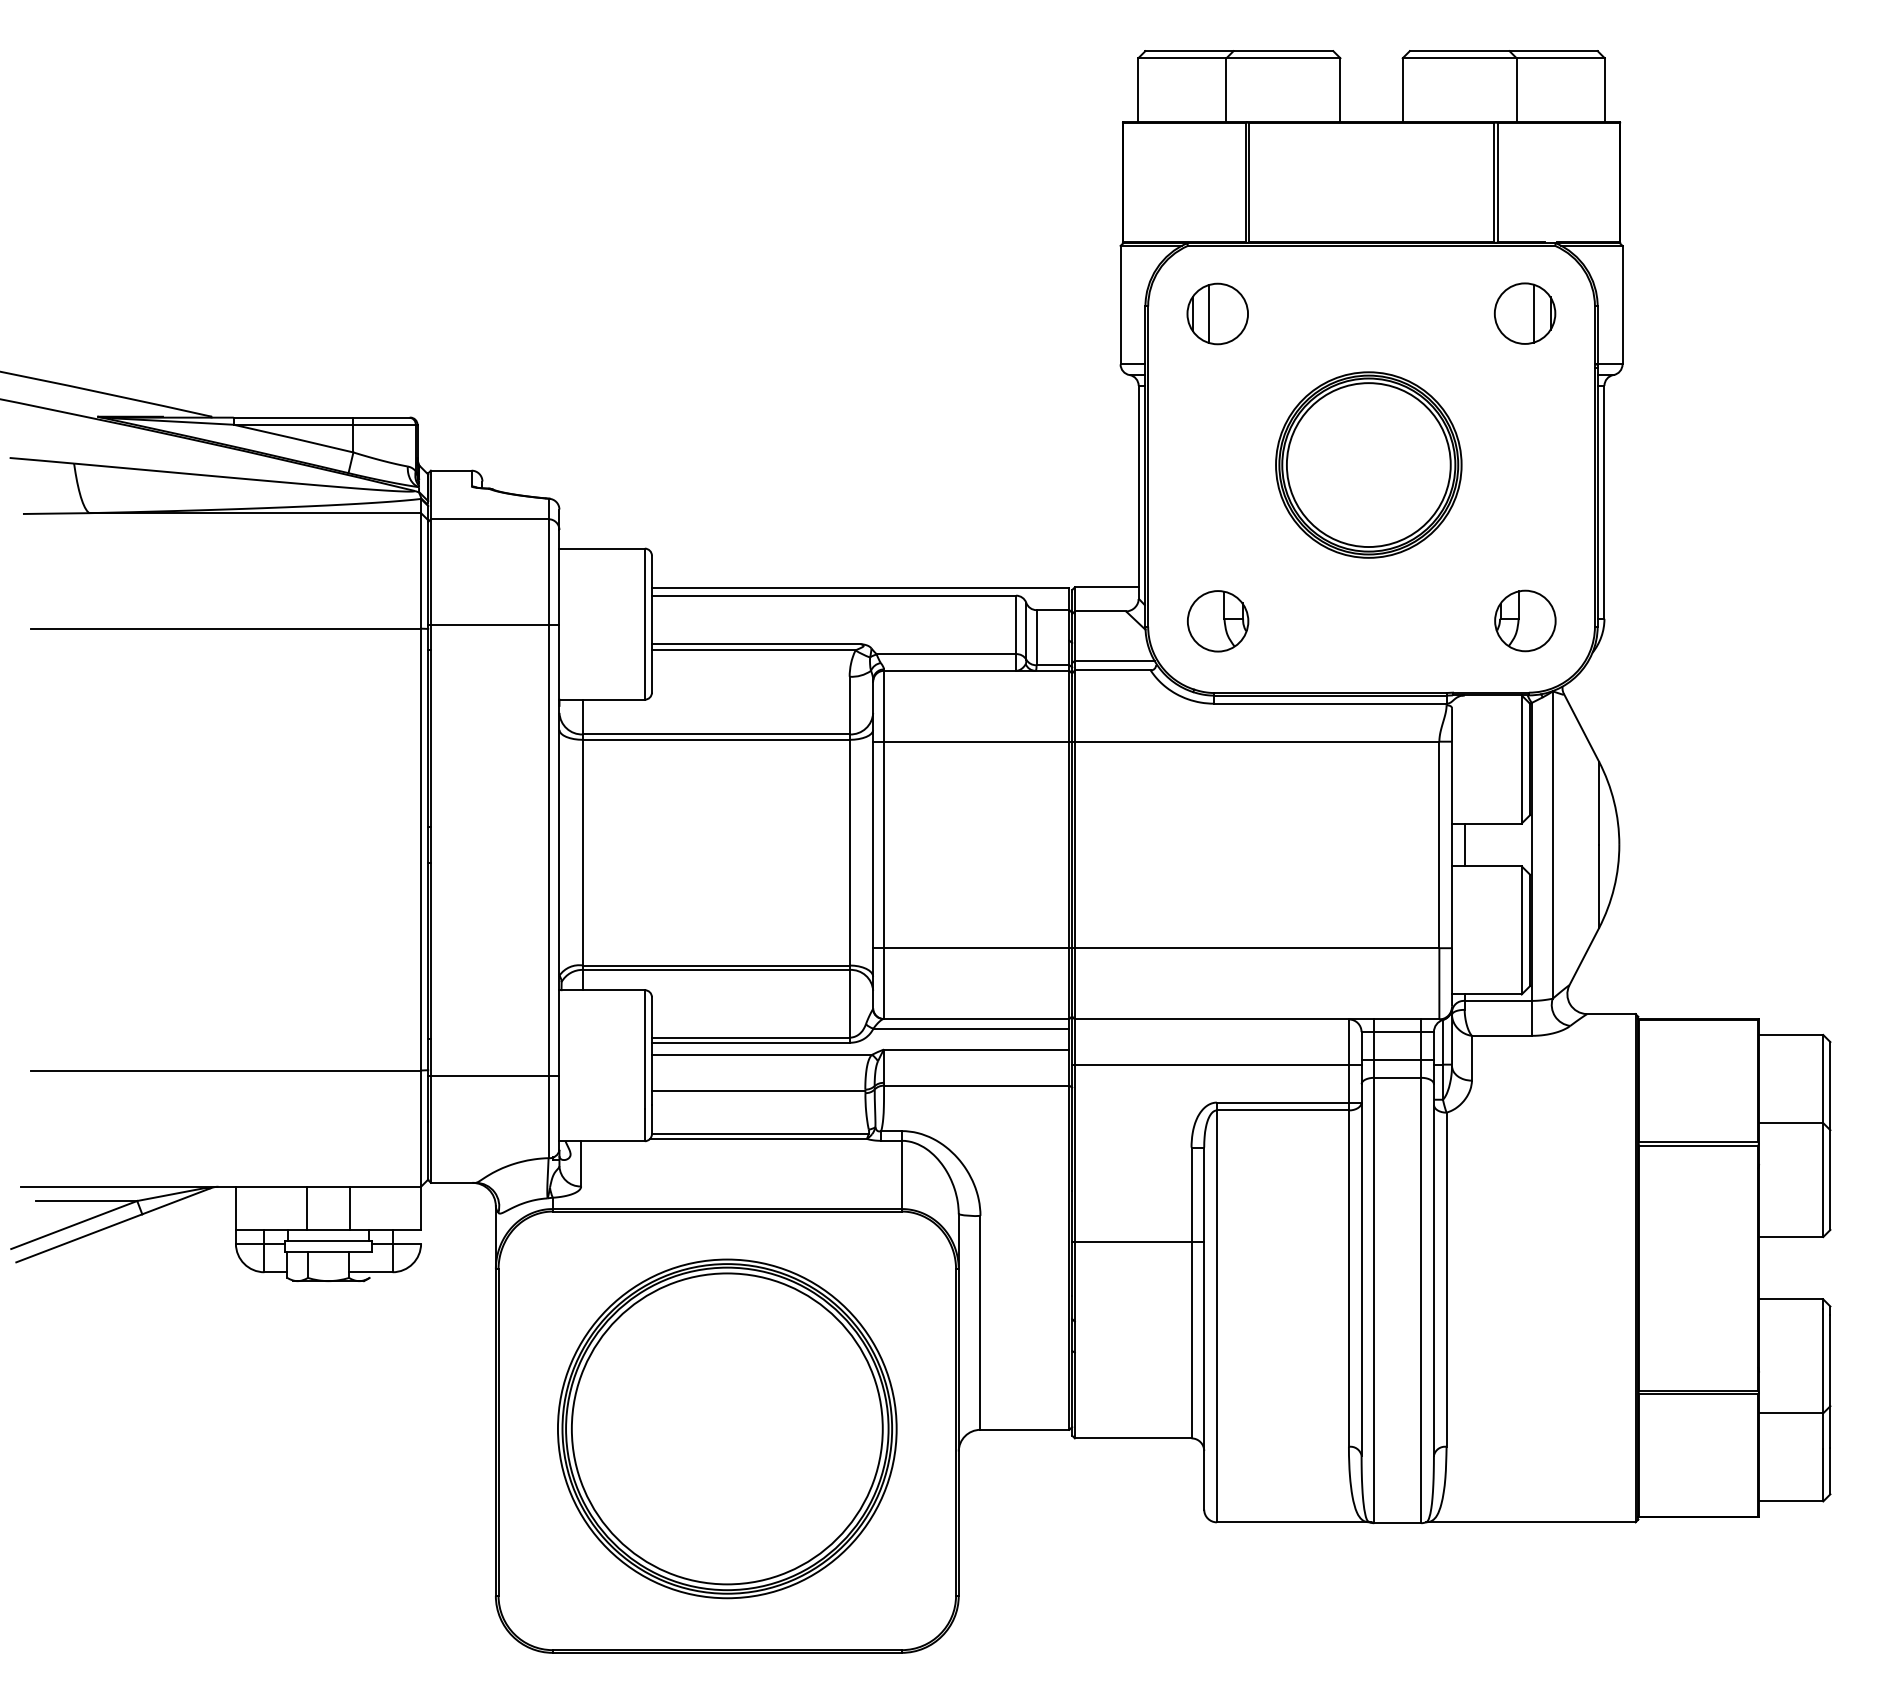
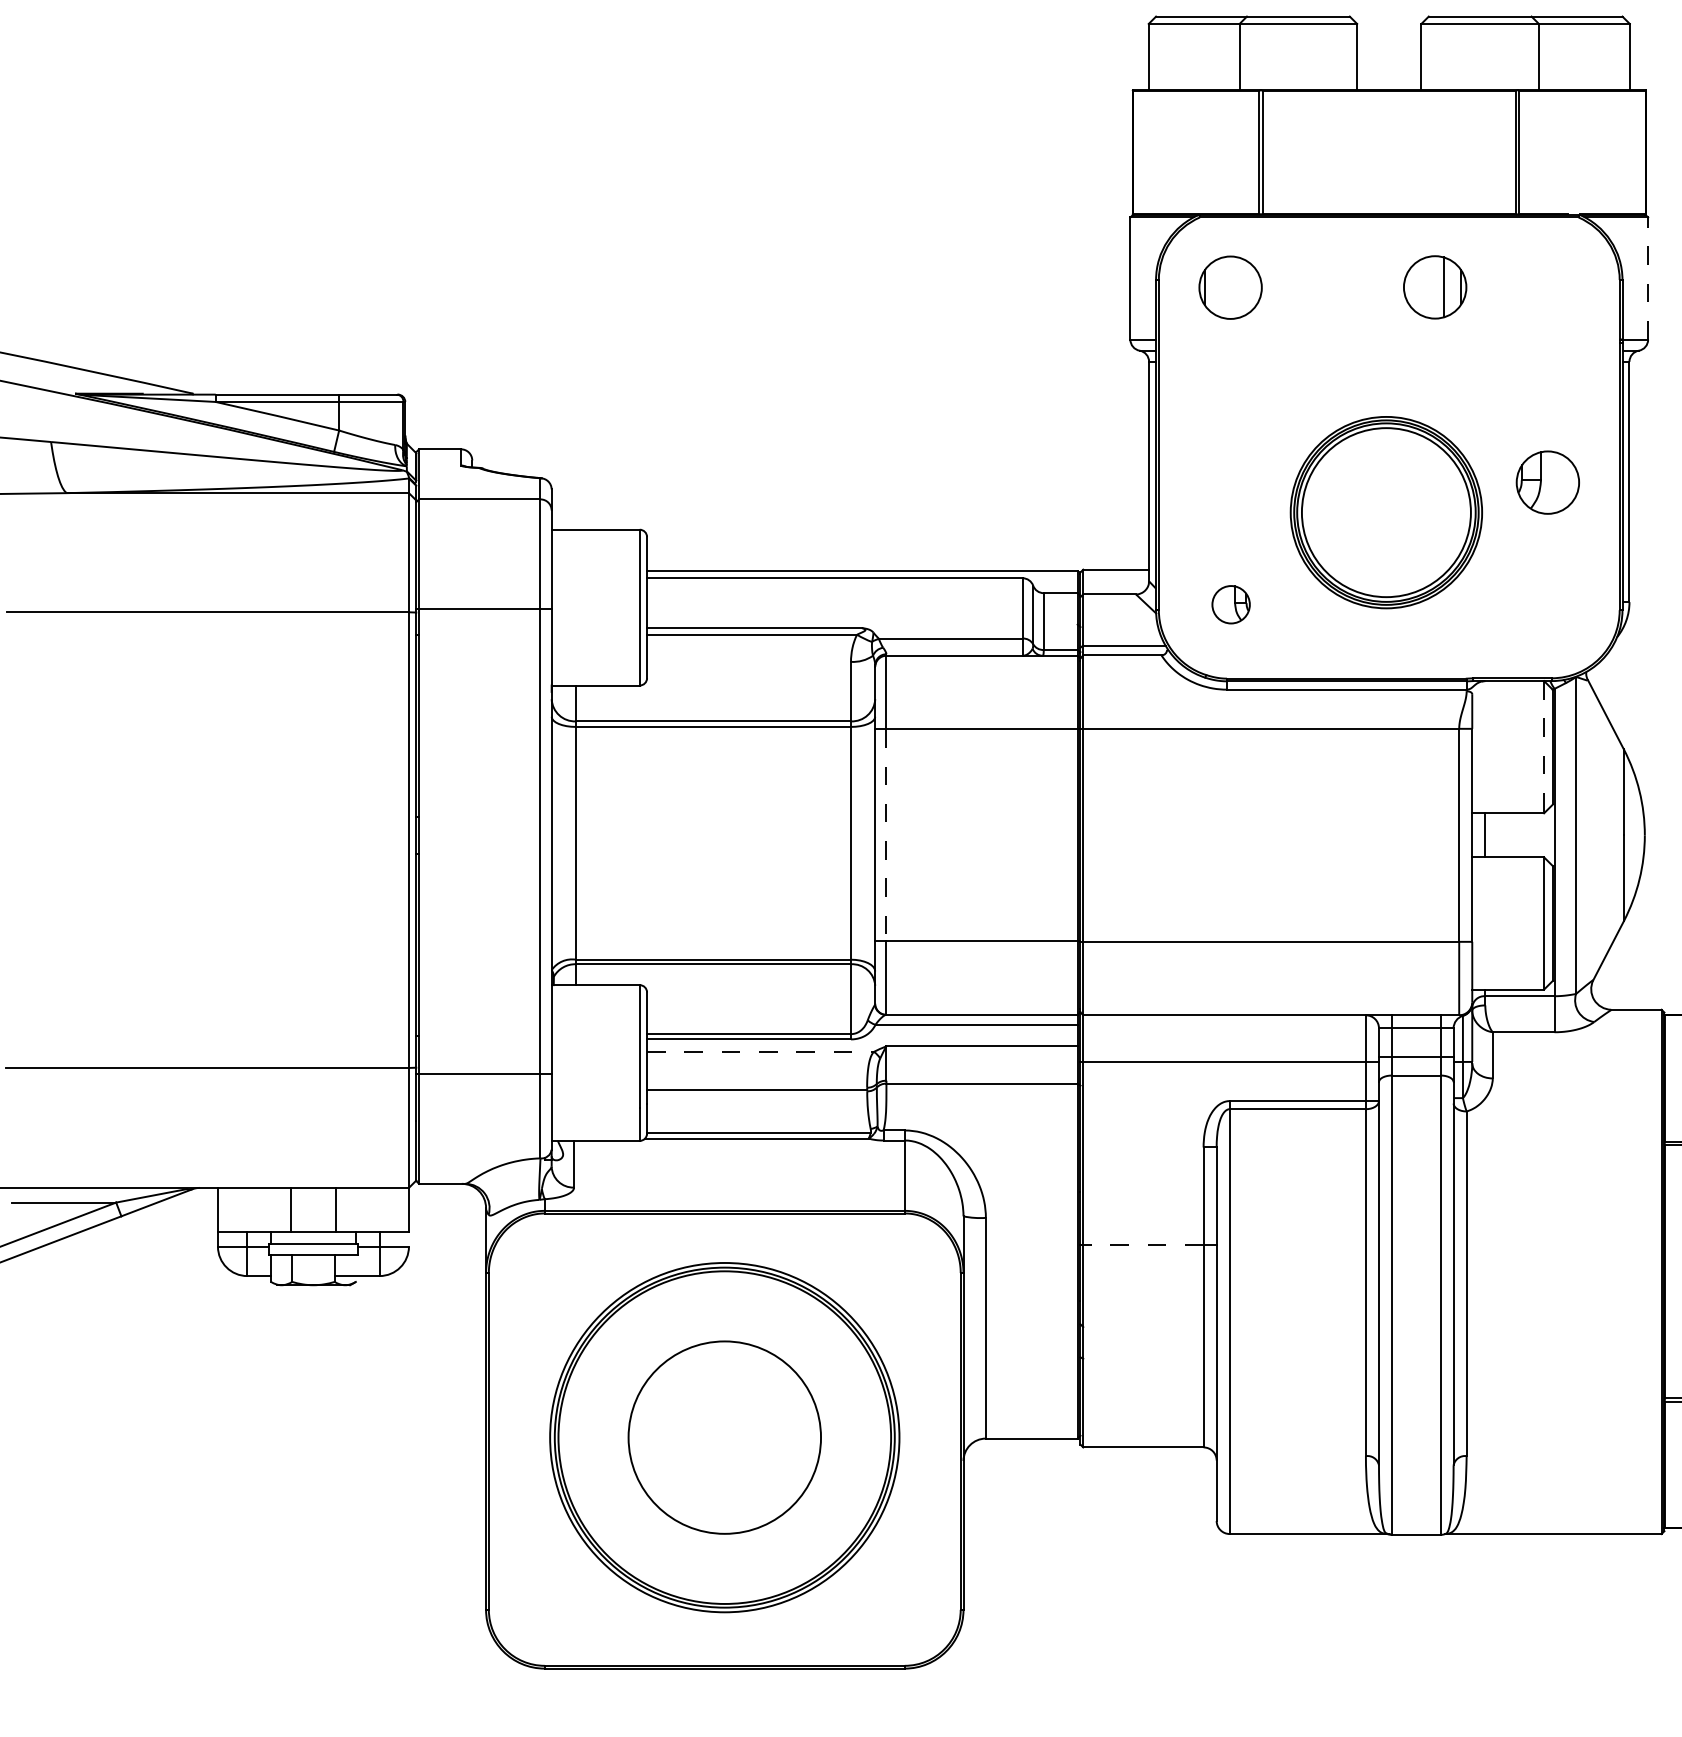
line: (1622, 304) -> (1648, 277), solid -> dashed
line: (1209, 313) -> (1222, 287), removed
part: (1524, 313) -> (1434, 287), moved
part: (1368, 464) -> (1386, 512), moved
part: (1525, 620) -> (1548, 482), moved
part: (1218, 621) -> (1231, 604), size x0.6
line: (1521, 759) -> (1543, 747), solid -> dashed
line: (884, 844) -> (886, 834), solid -> dashed
line: (761, 1054) -> (760, 1051), solid -> dashed
line: (1132, 1241) -> (1142, 1244), solid -> dashed
circle: (726, 1428) -> (723, 1437), size x0.6

